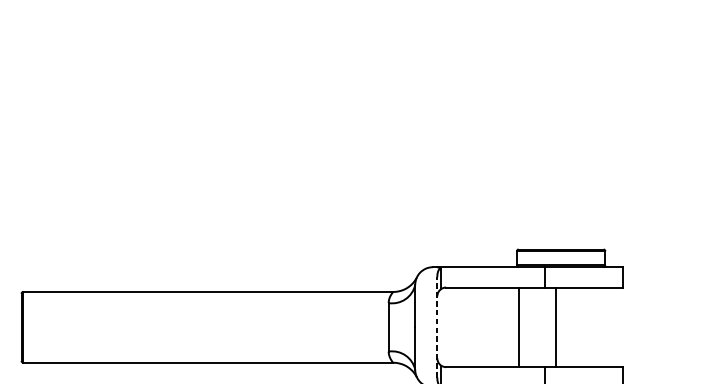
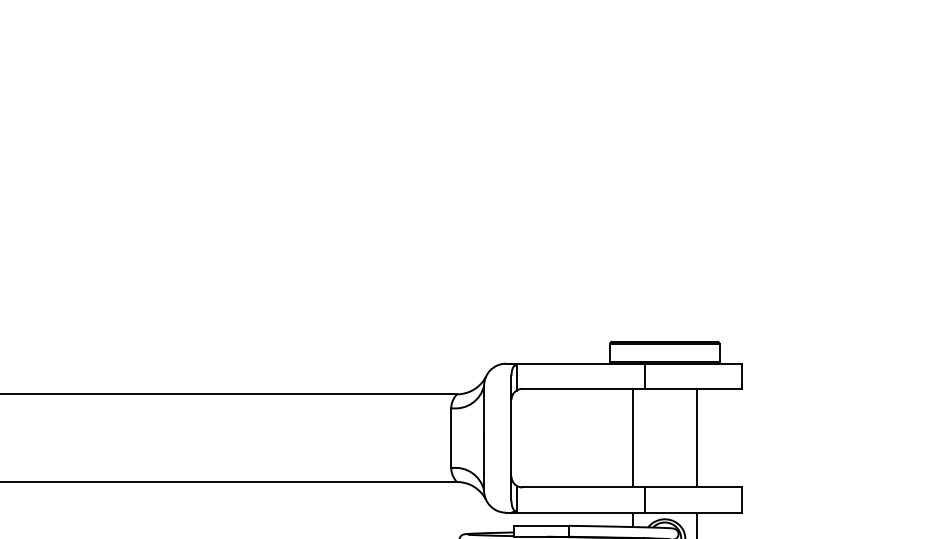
line: (437, 326) -> (511, 437), dashed -> solid
line: (519, 326) -> (633, 437), moved
line: (556, 326) -> (696, 437), moved

